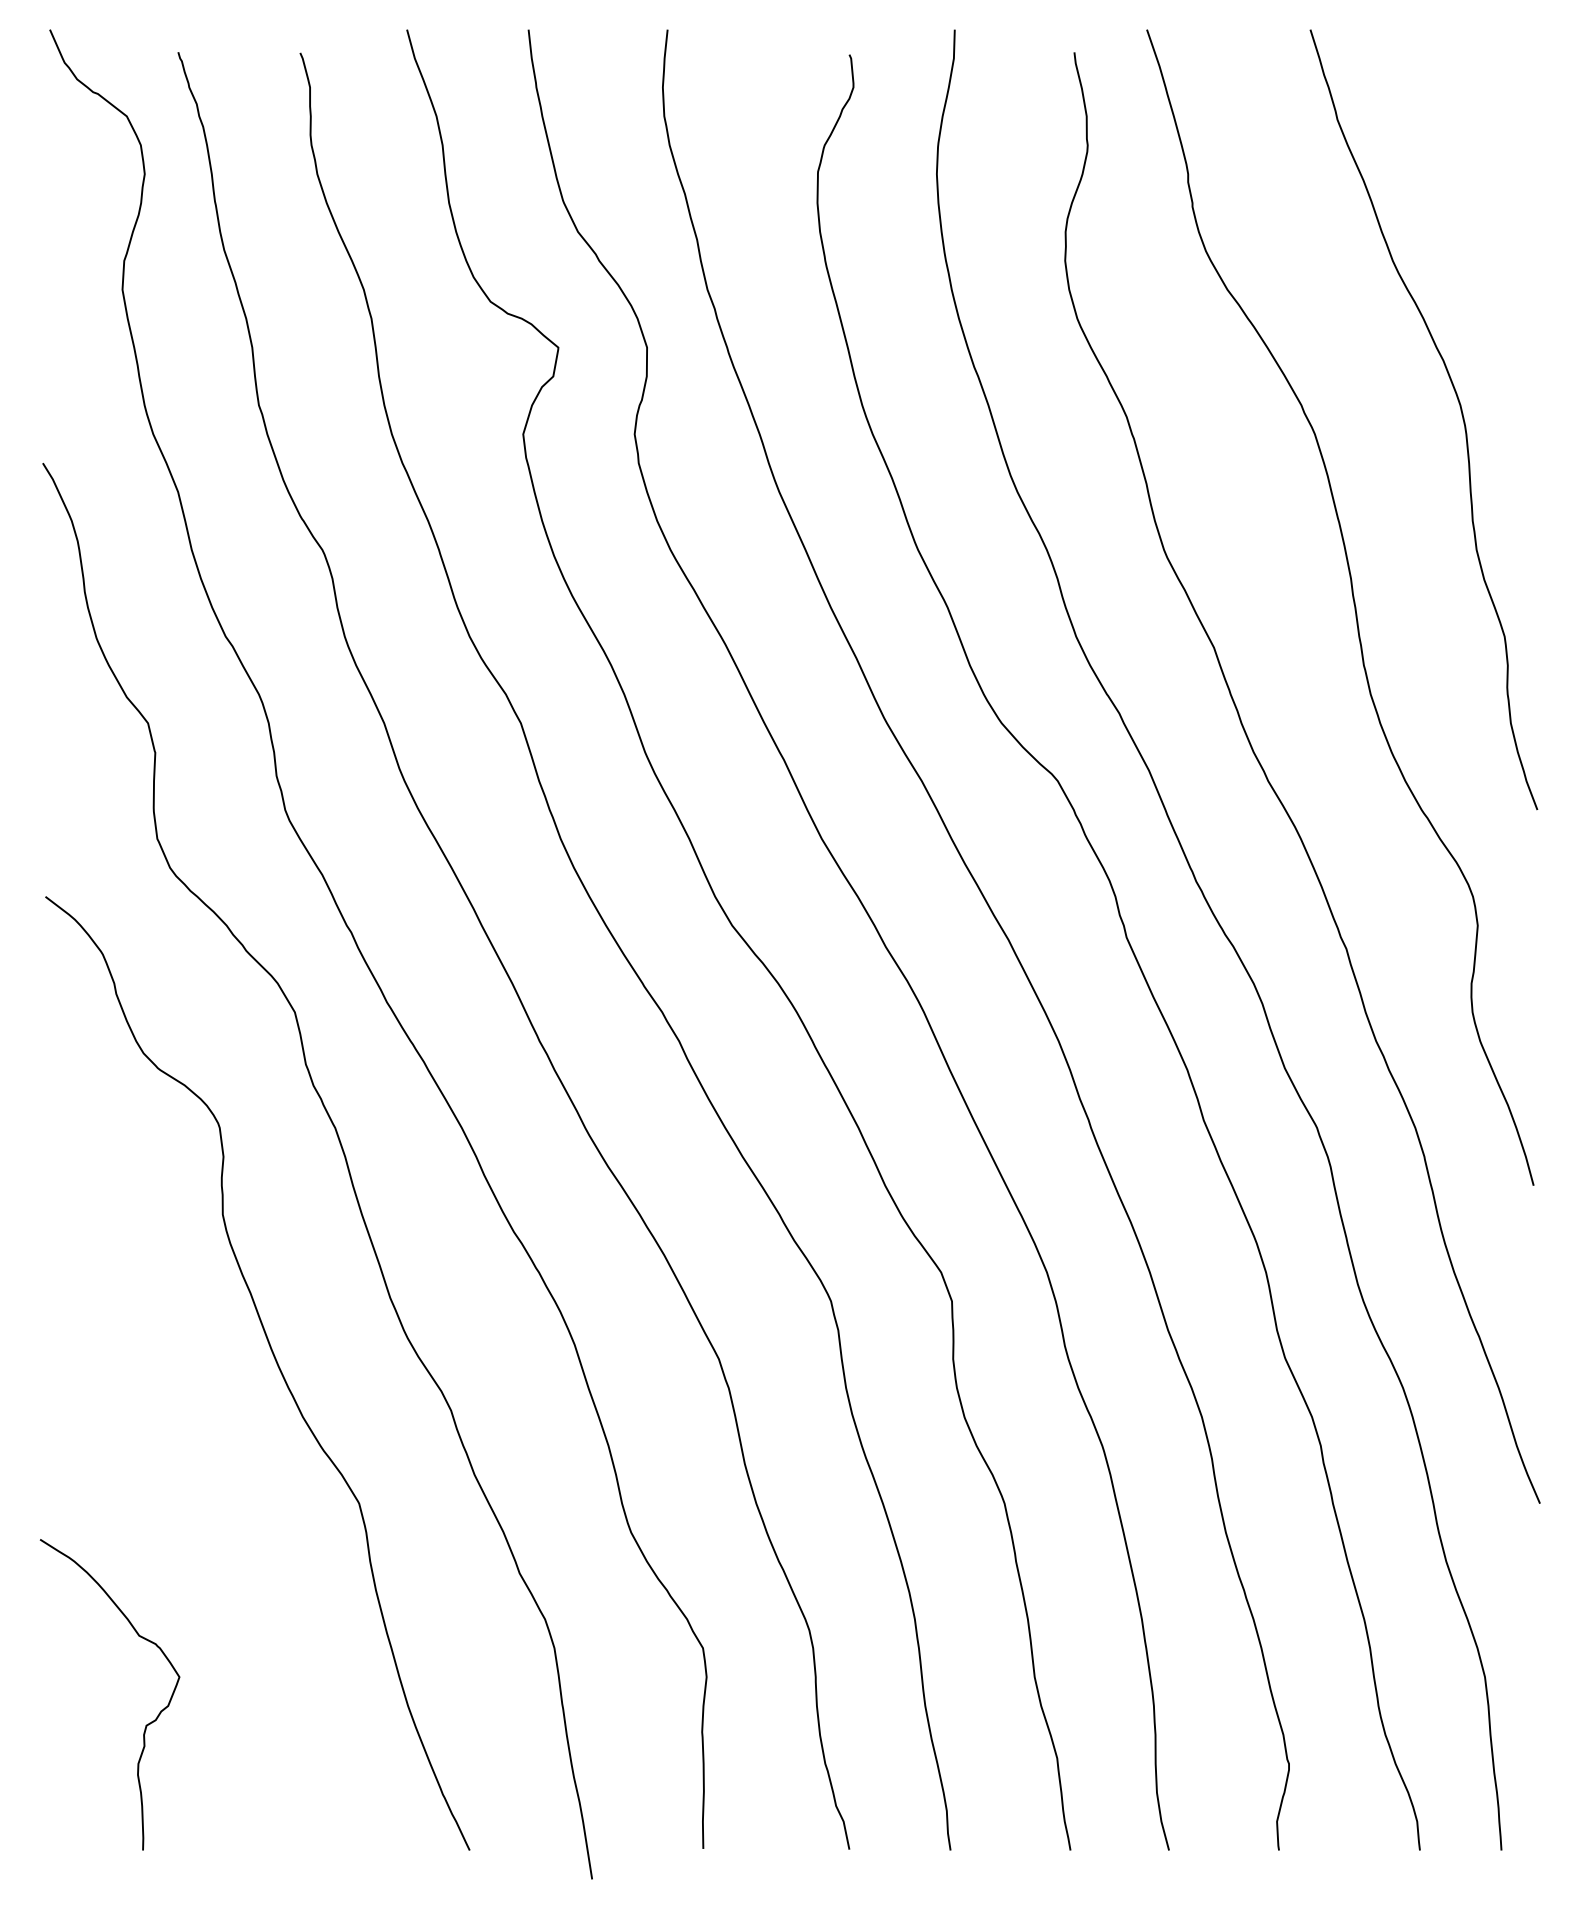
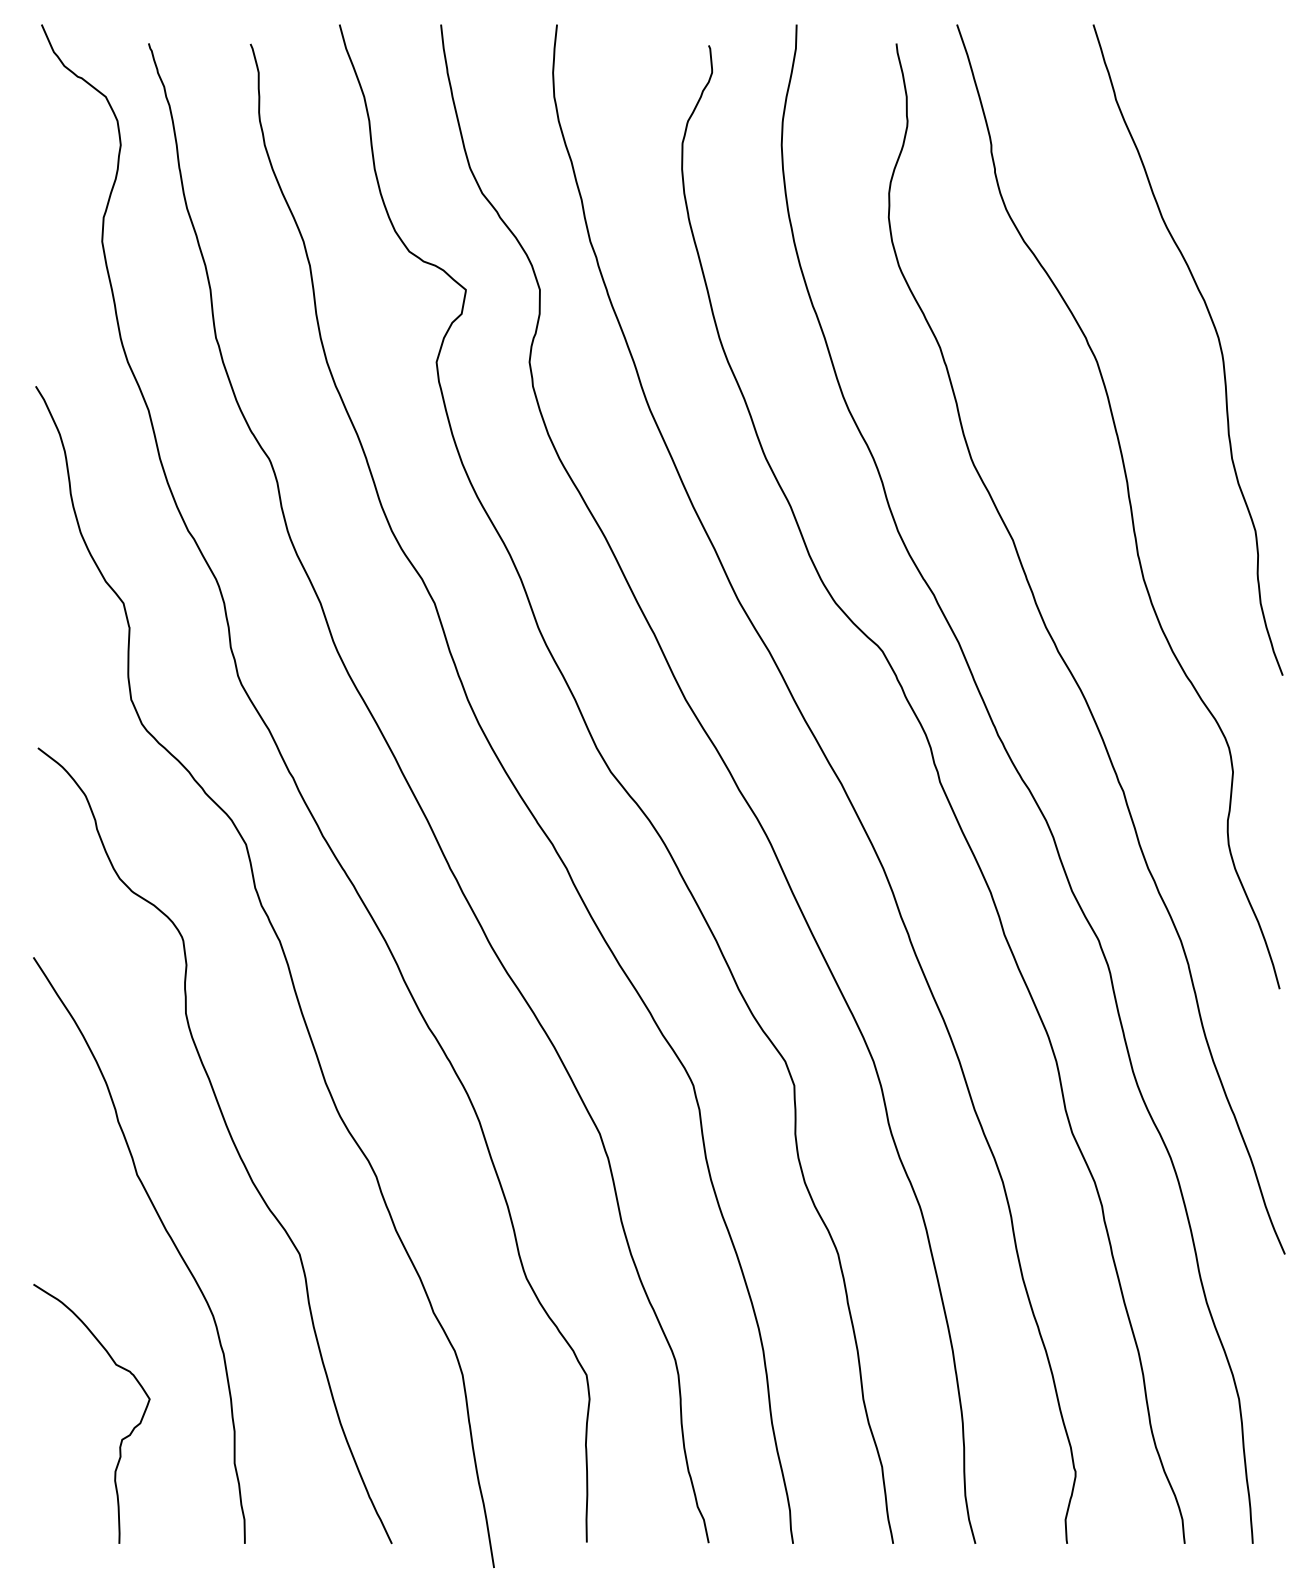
curve: (199, 1477) -> (166, 1232), added

